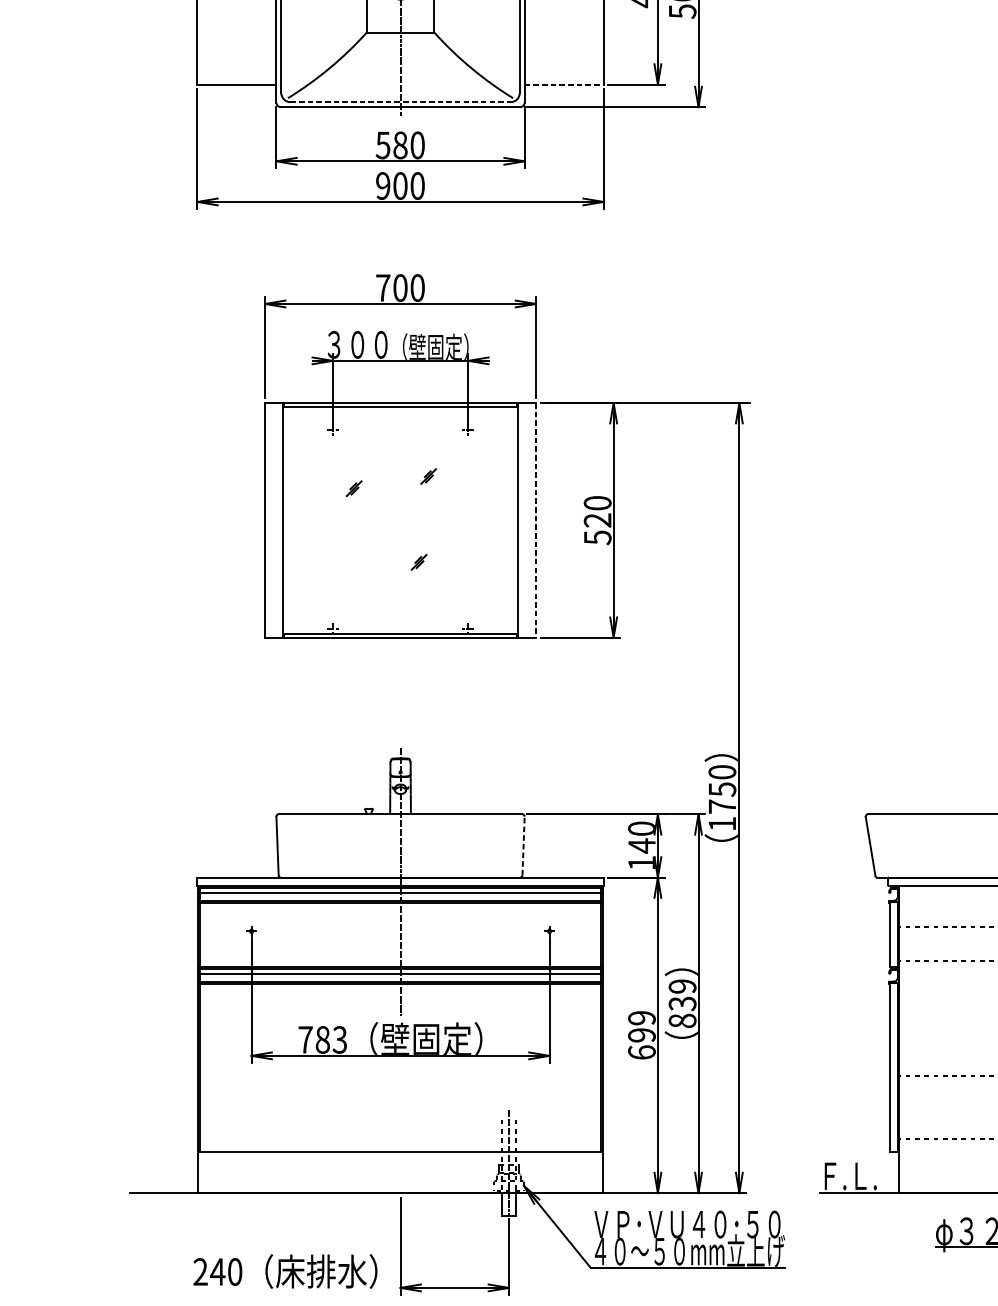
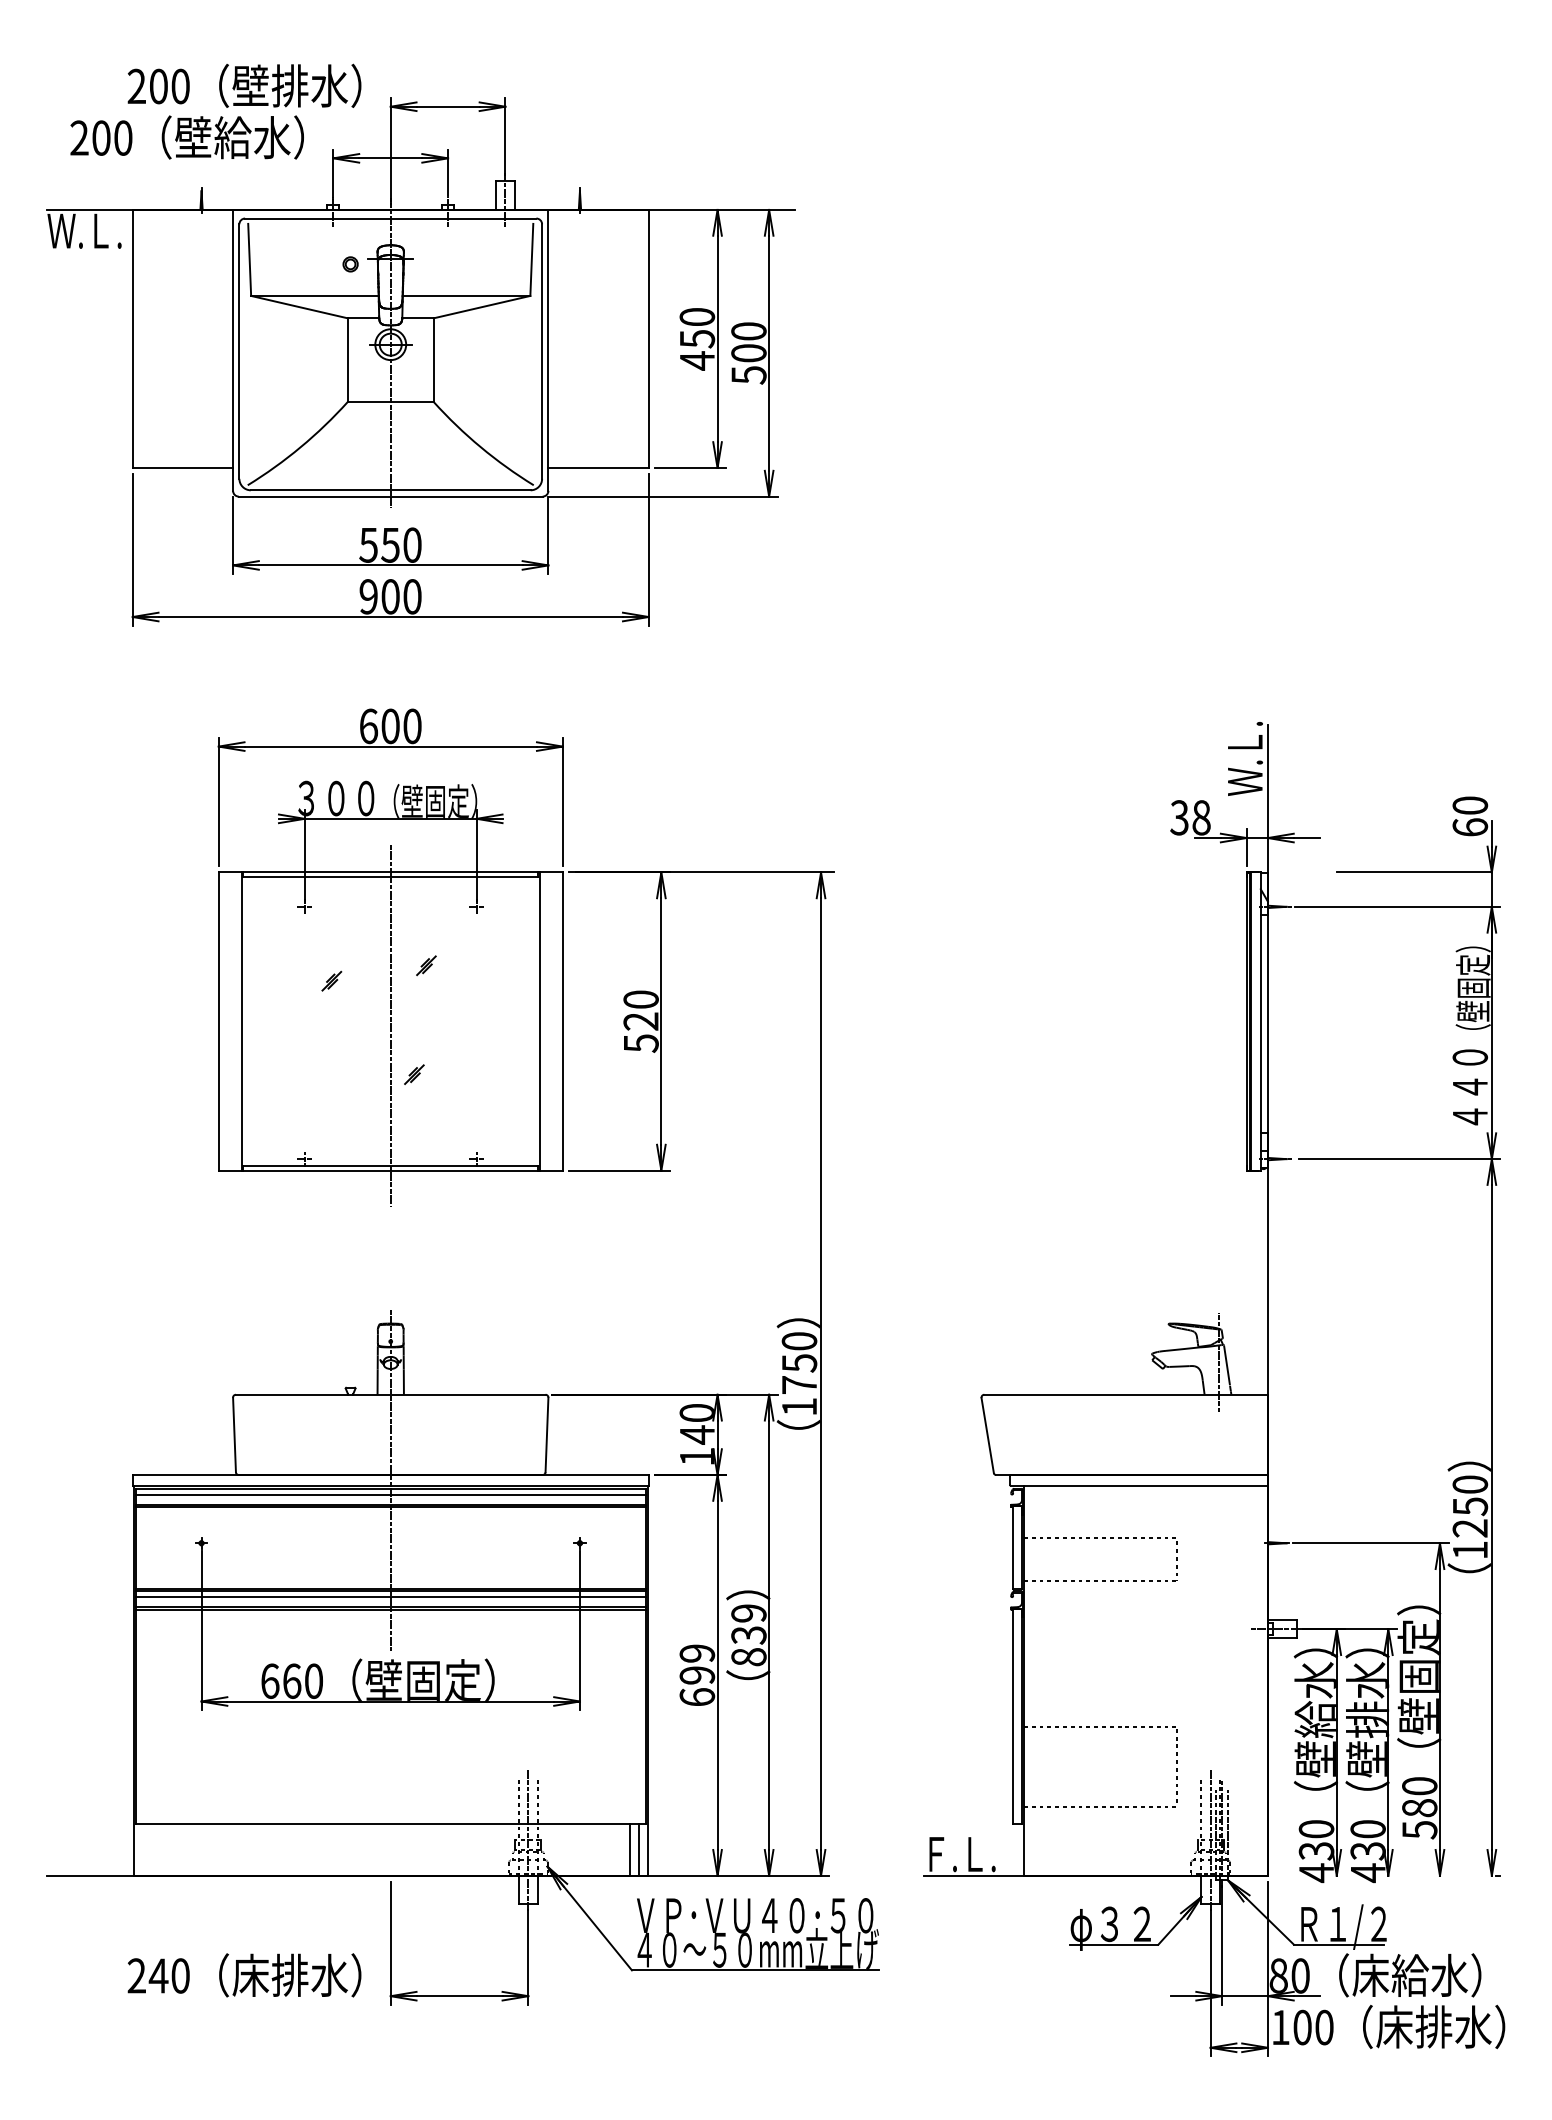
line: (564, 84) -> (599, 467), dashed -> solid
line: (400, 102) -> (390, 490), dashed -> solid
text: (400, 144) -> (390, 544), 580 -> 550
text: (383, 288) -> (368, 726), 700 -> 600
line: (535, 521) -> (562, 1022), dashed -> solid
line: (400, 523) -> (390, 1025), added
line: (523, 845) -> (547, 1434), dashed -> solid
text: (322, 1039) -> (291, 1680), 783 -> 660
line: (589, 1172) -> (630, 1849), added
line: (596, 1172) -> (639, 1849), added

